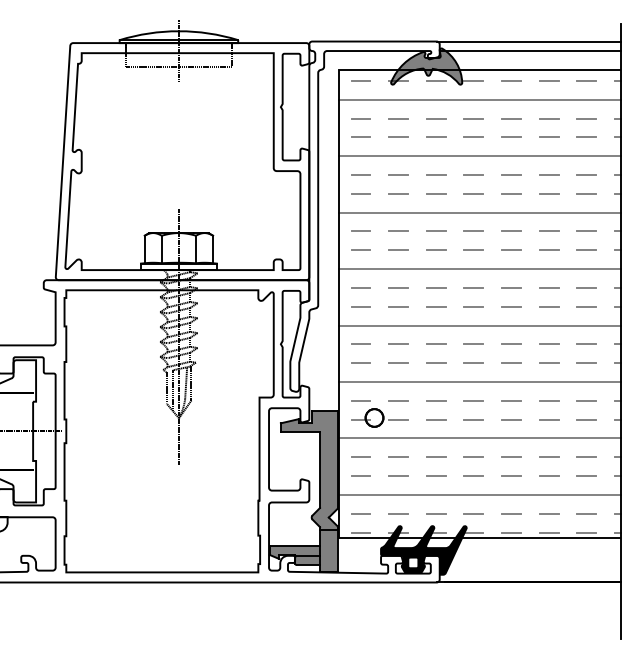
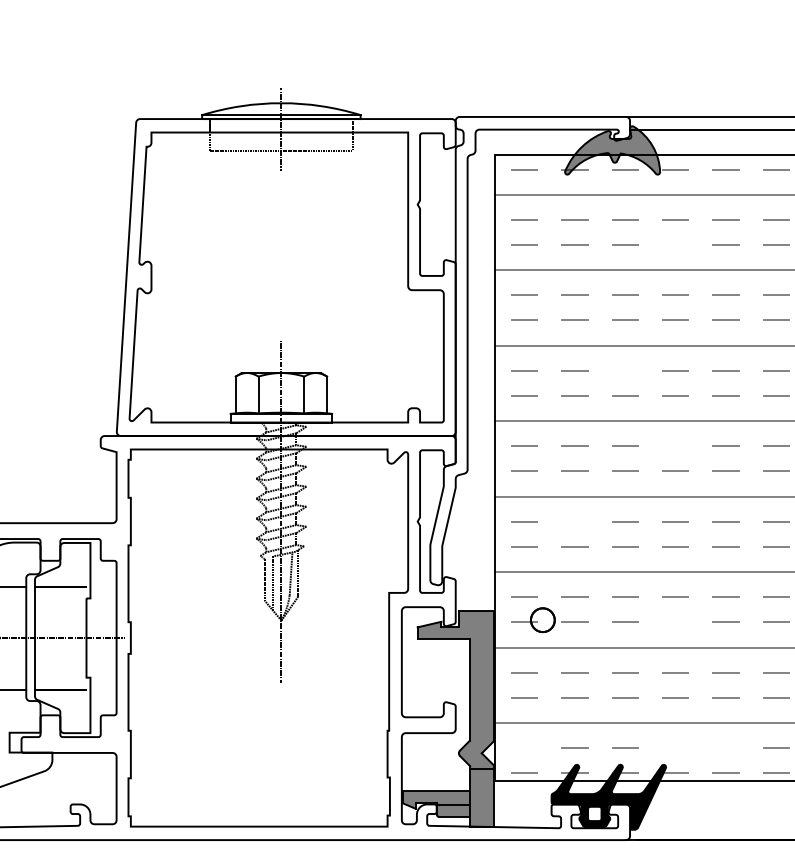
line: (473, 136) -> (675, 243), removed
line: (436, 230) -> (625, 369), removed
line: (473, 287) -> (675, 445), removed
line: (398, 343) -> (574, 520), removed
line: (473, 419) -> (675, 622), removed
line: (360, 513) -> (524, 747), removed
line: (473, 513) -> (675, 747), removed
line: (511, 513) -> (725, 747), removed

